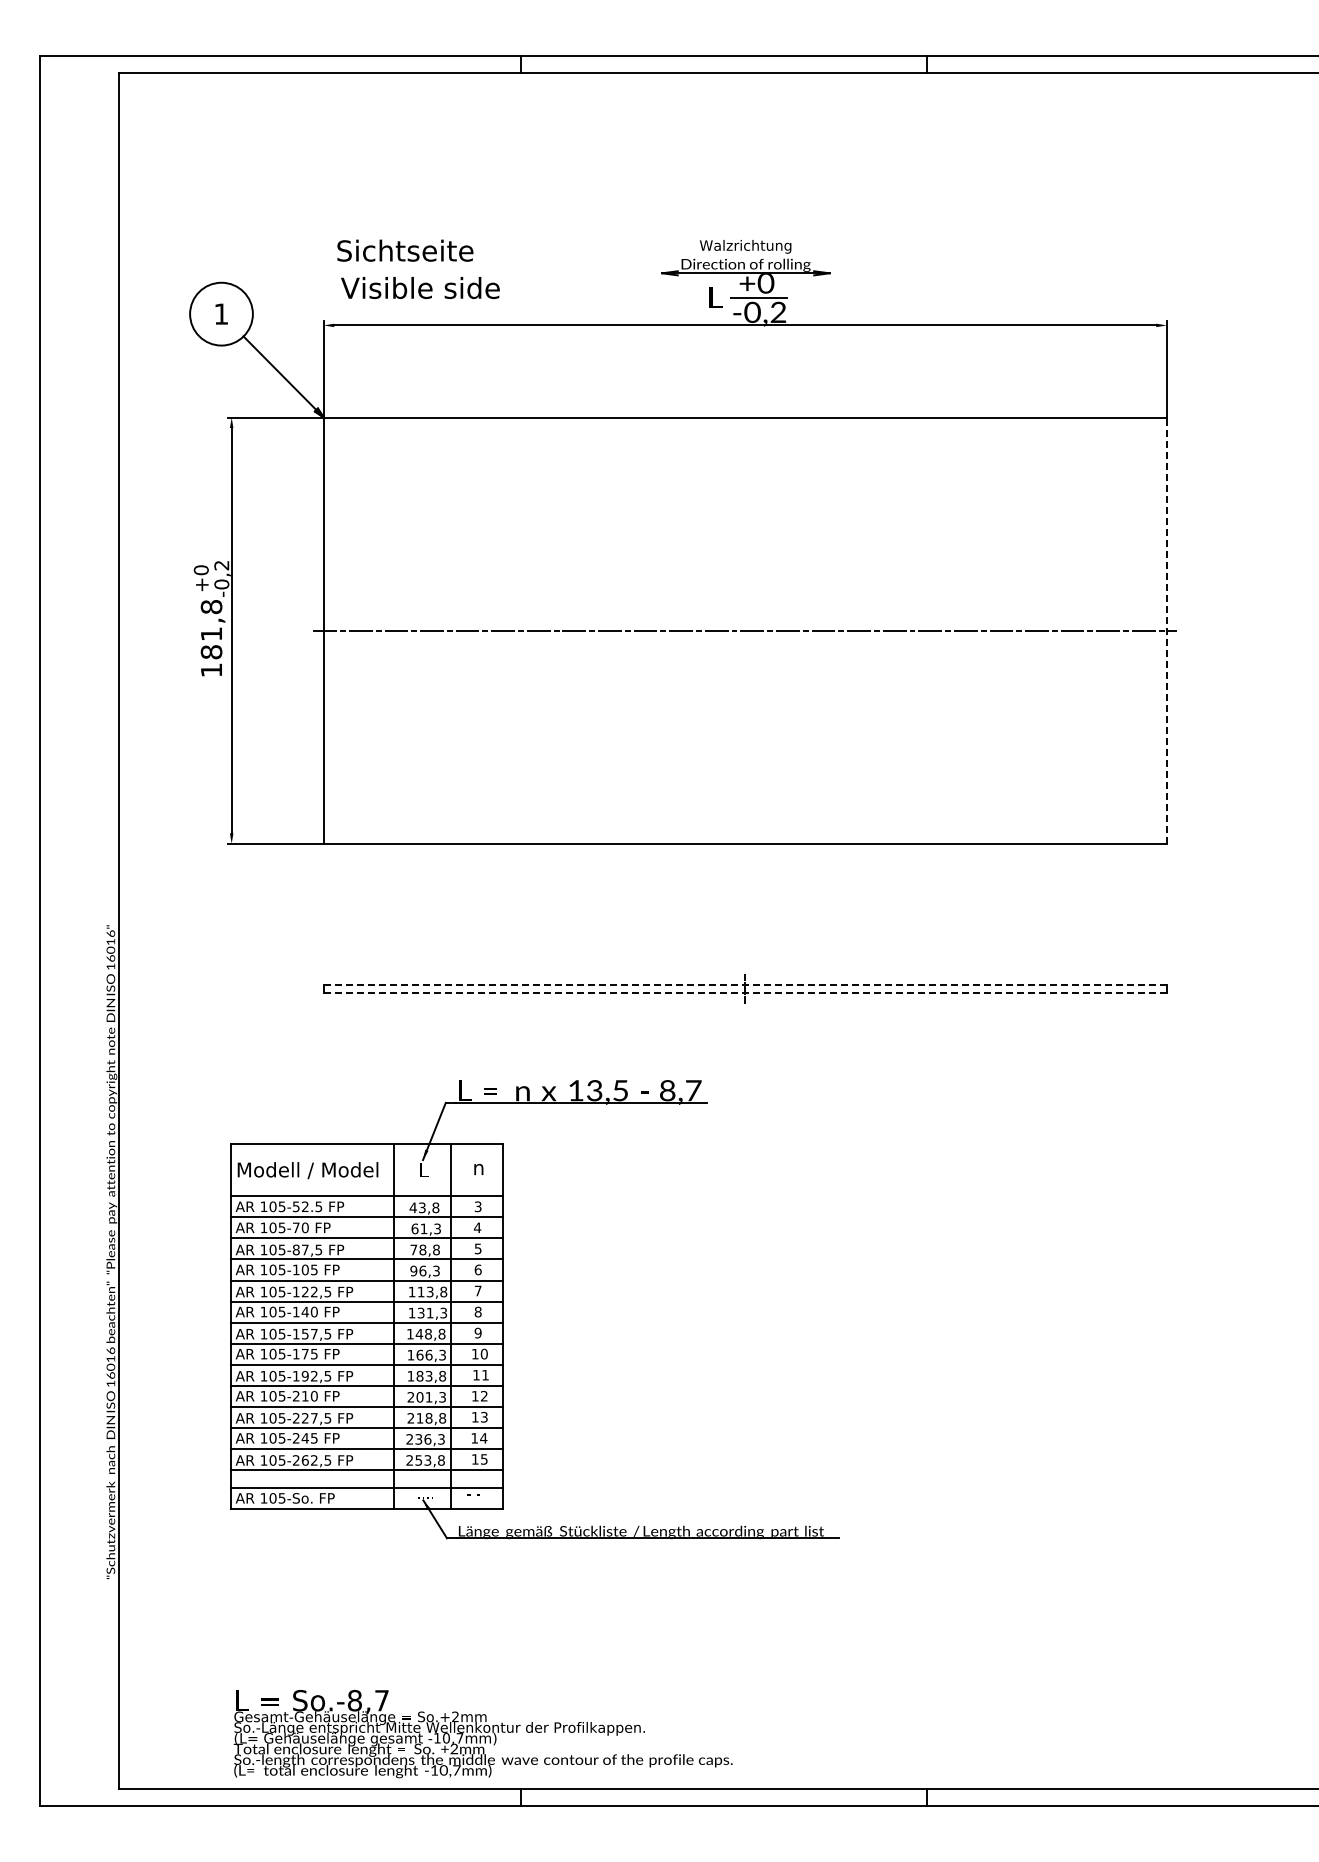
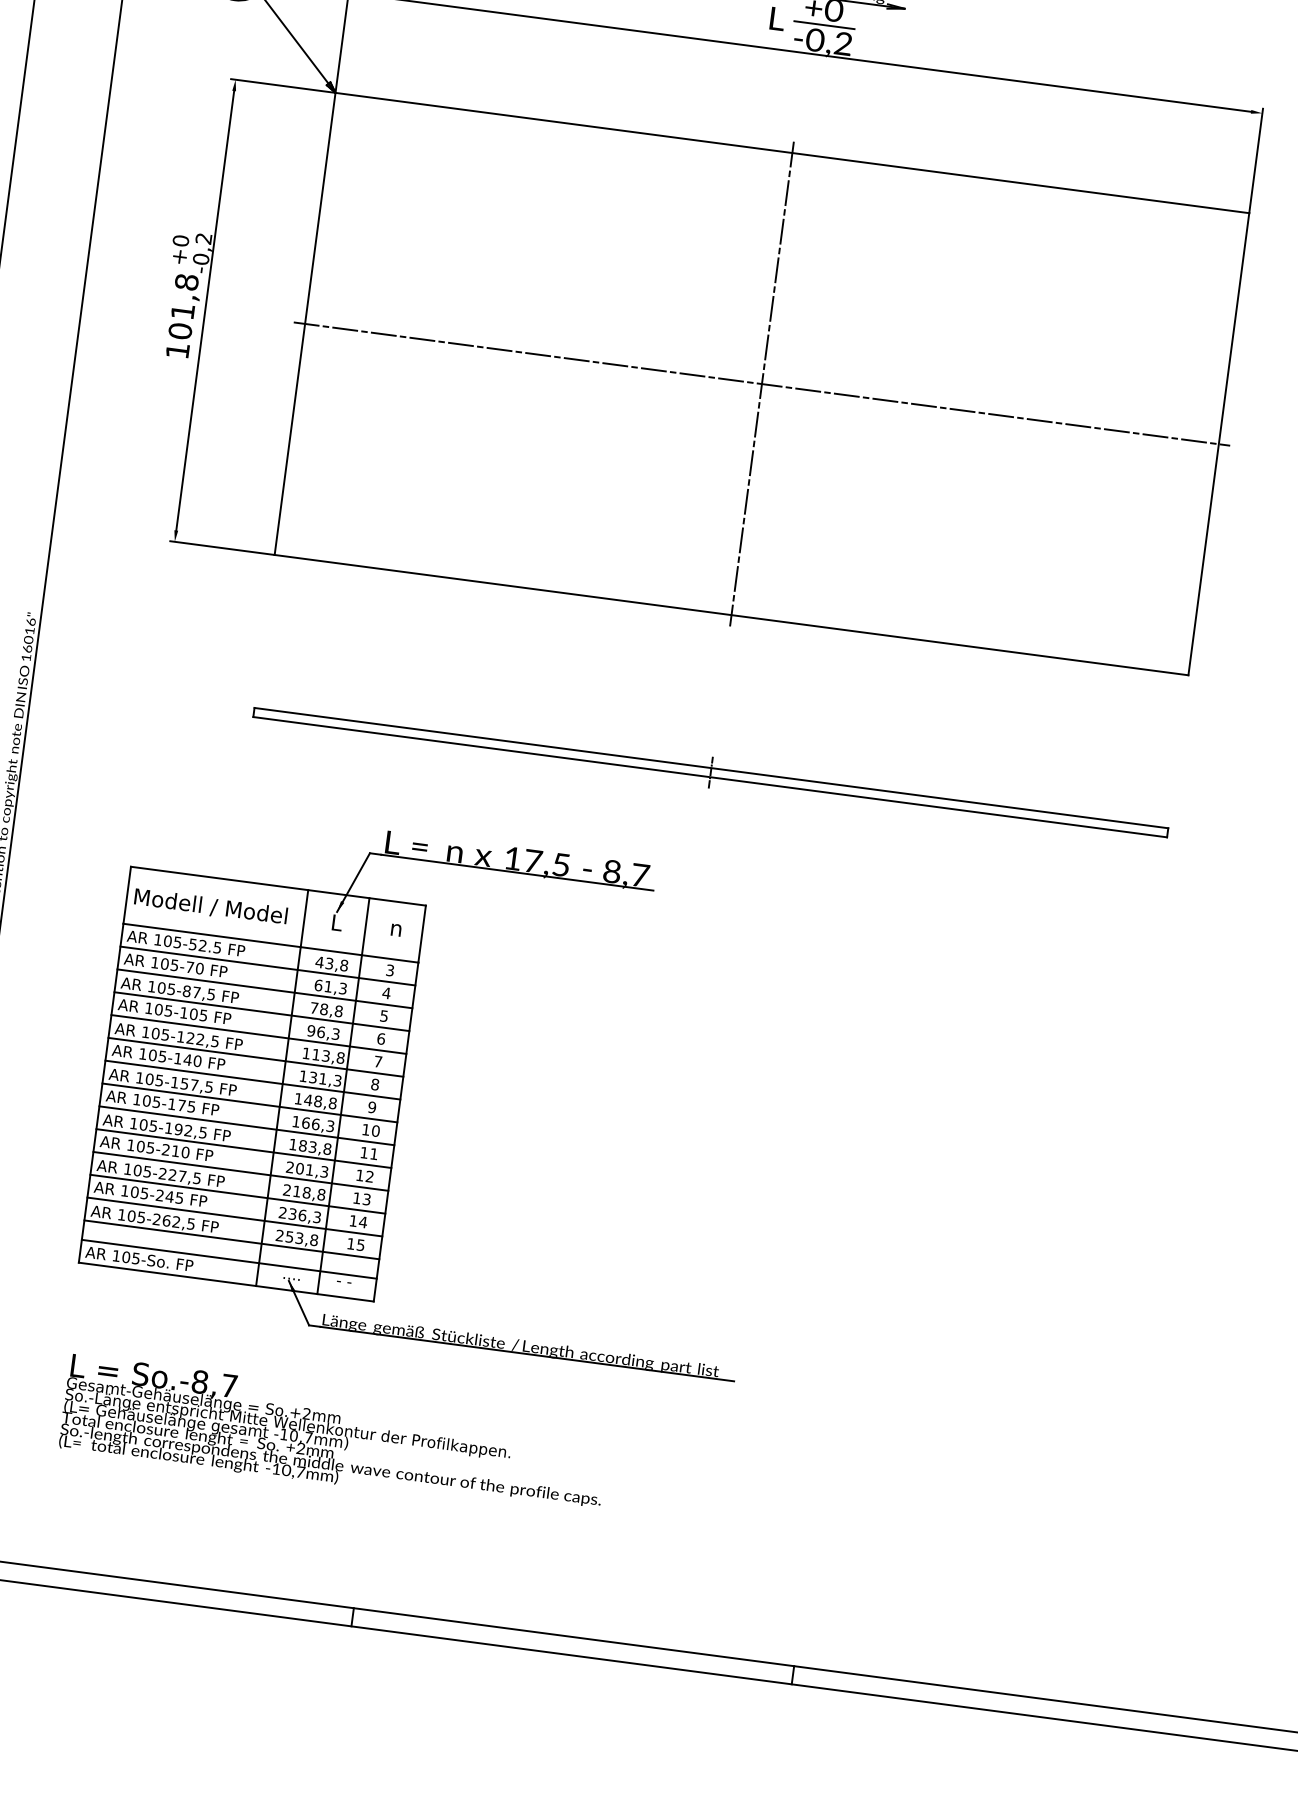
line: (745, 630) -> (762, 383), added
line: (1166, 630) -> (1218, 443), dashed -> solid
text: (211, 652) -> (180, 331), 181,8 -> 101,8
line: (745, 984) -> (711, 767), dashed -> solid
line: (744, 993) -> (709, 777), dashed -> solid
text: (594, 1090) -> (532, 861), 13,5 -> 17,5
text: (482, 1734) -> (333, 1436), moved

